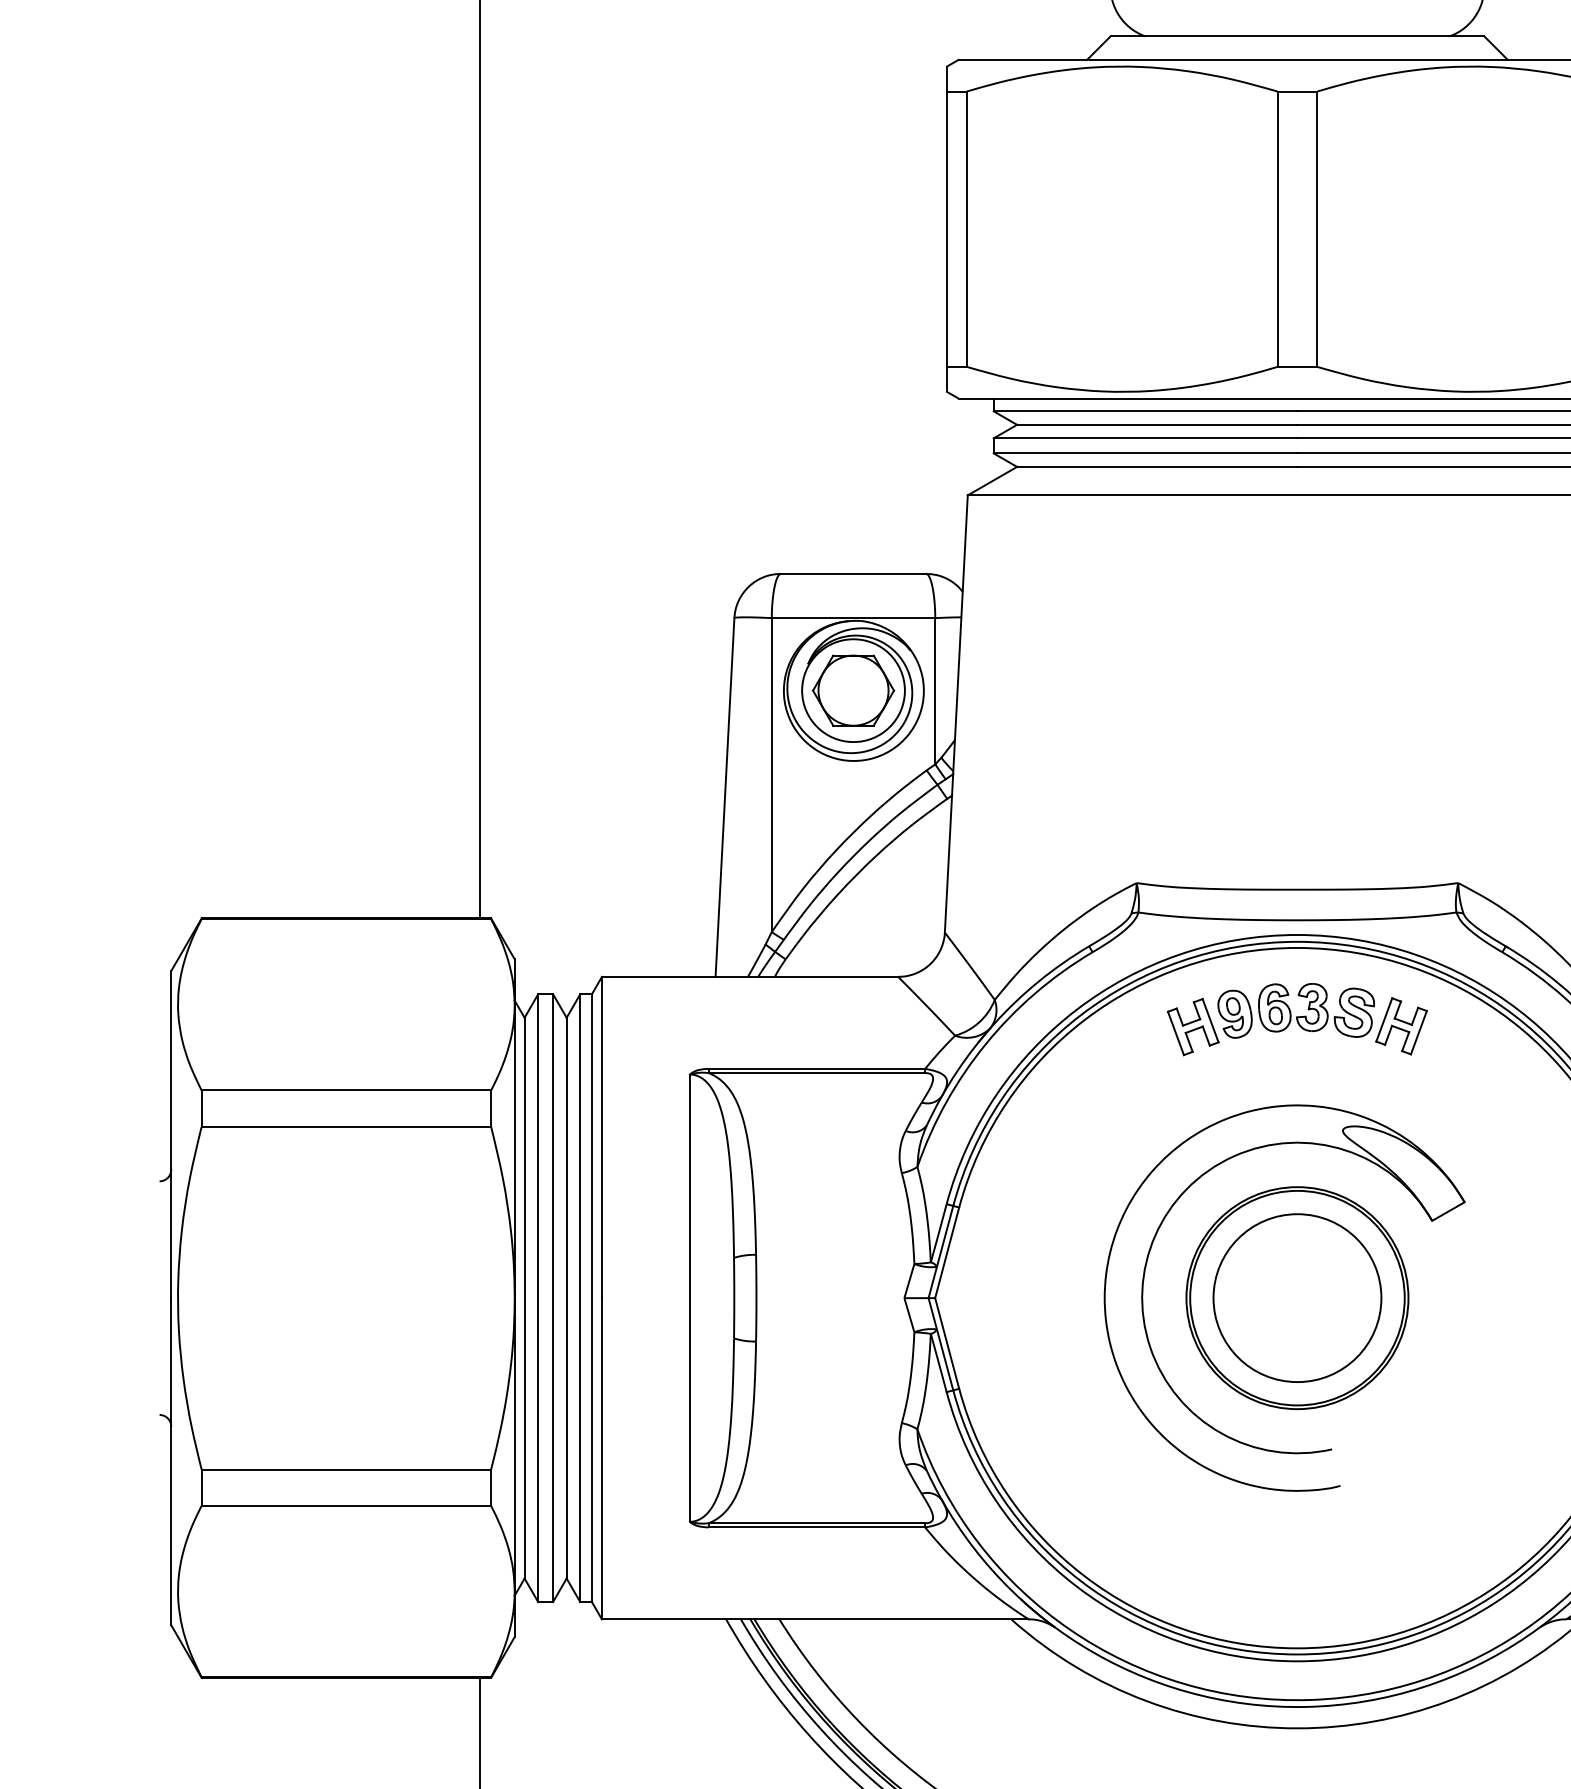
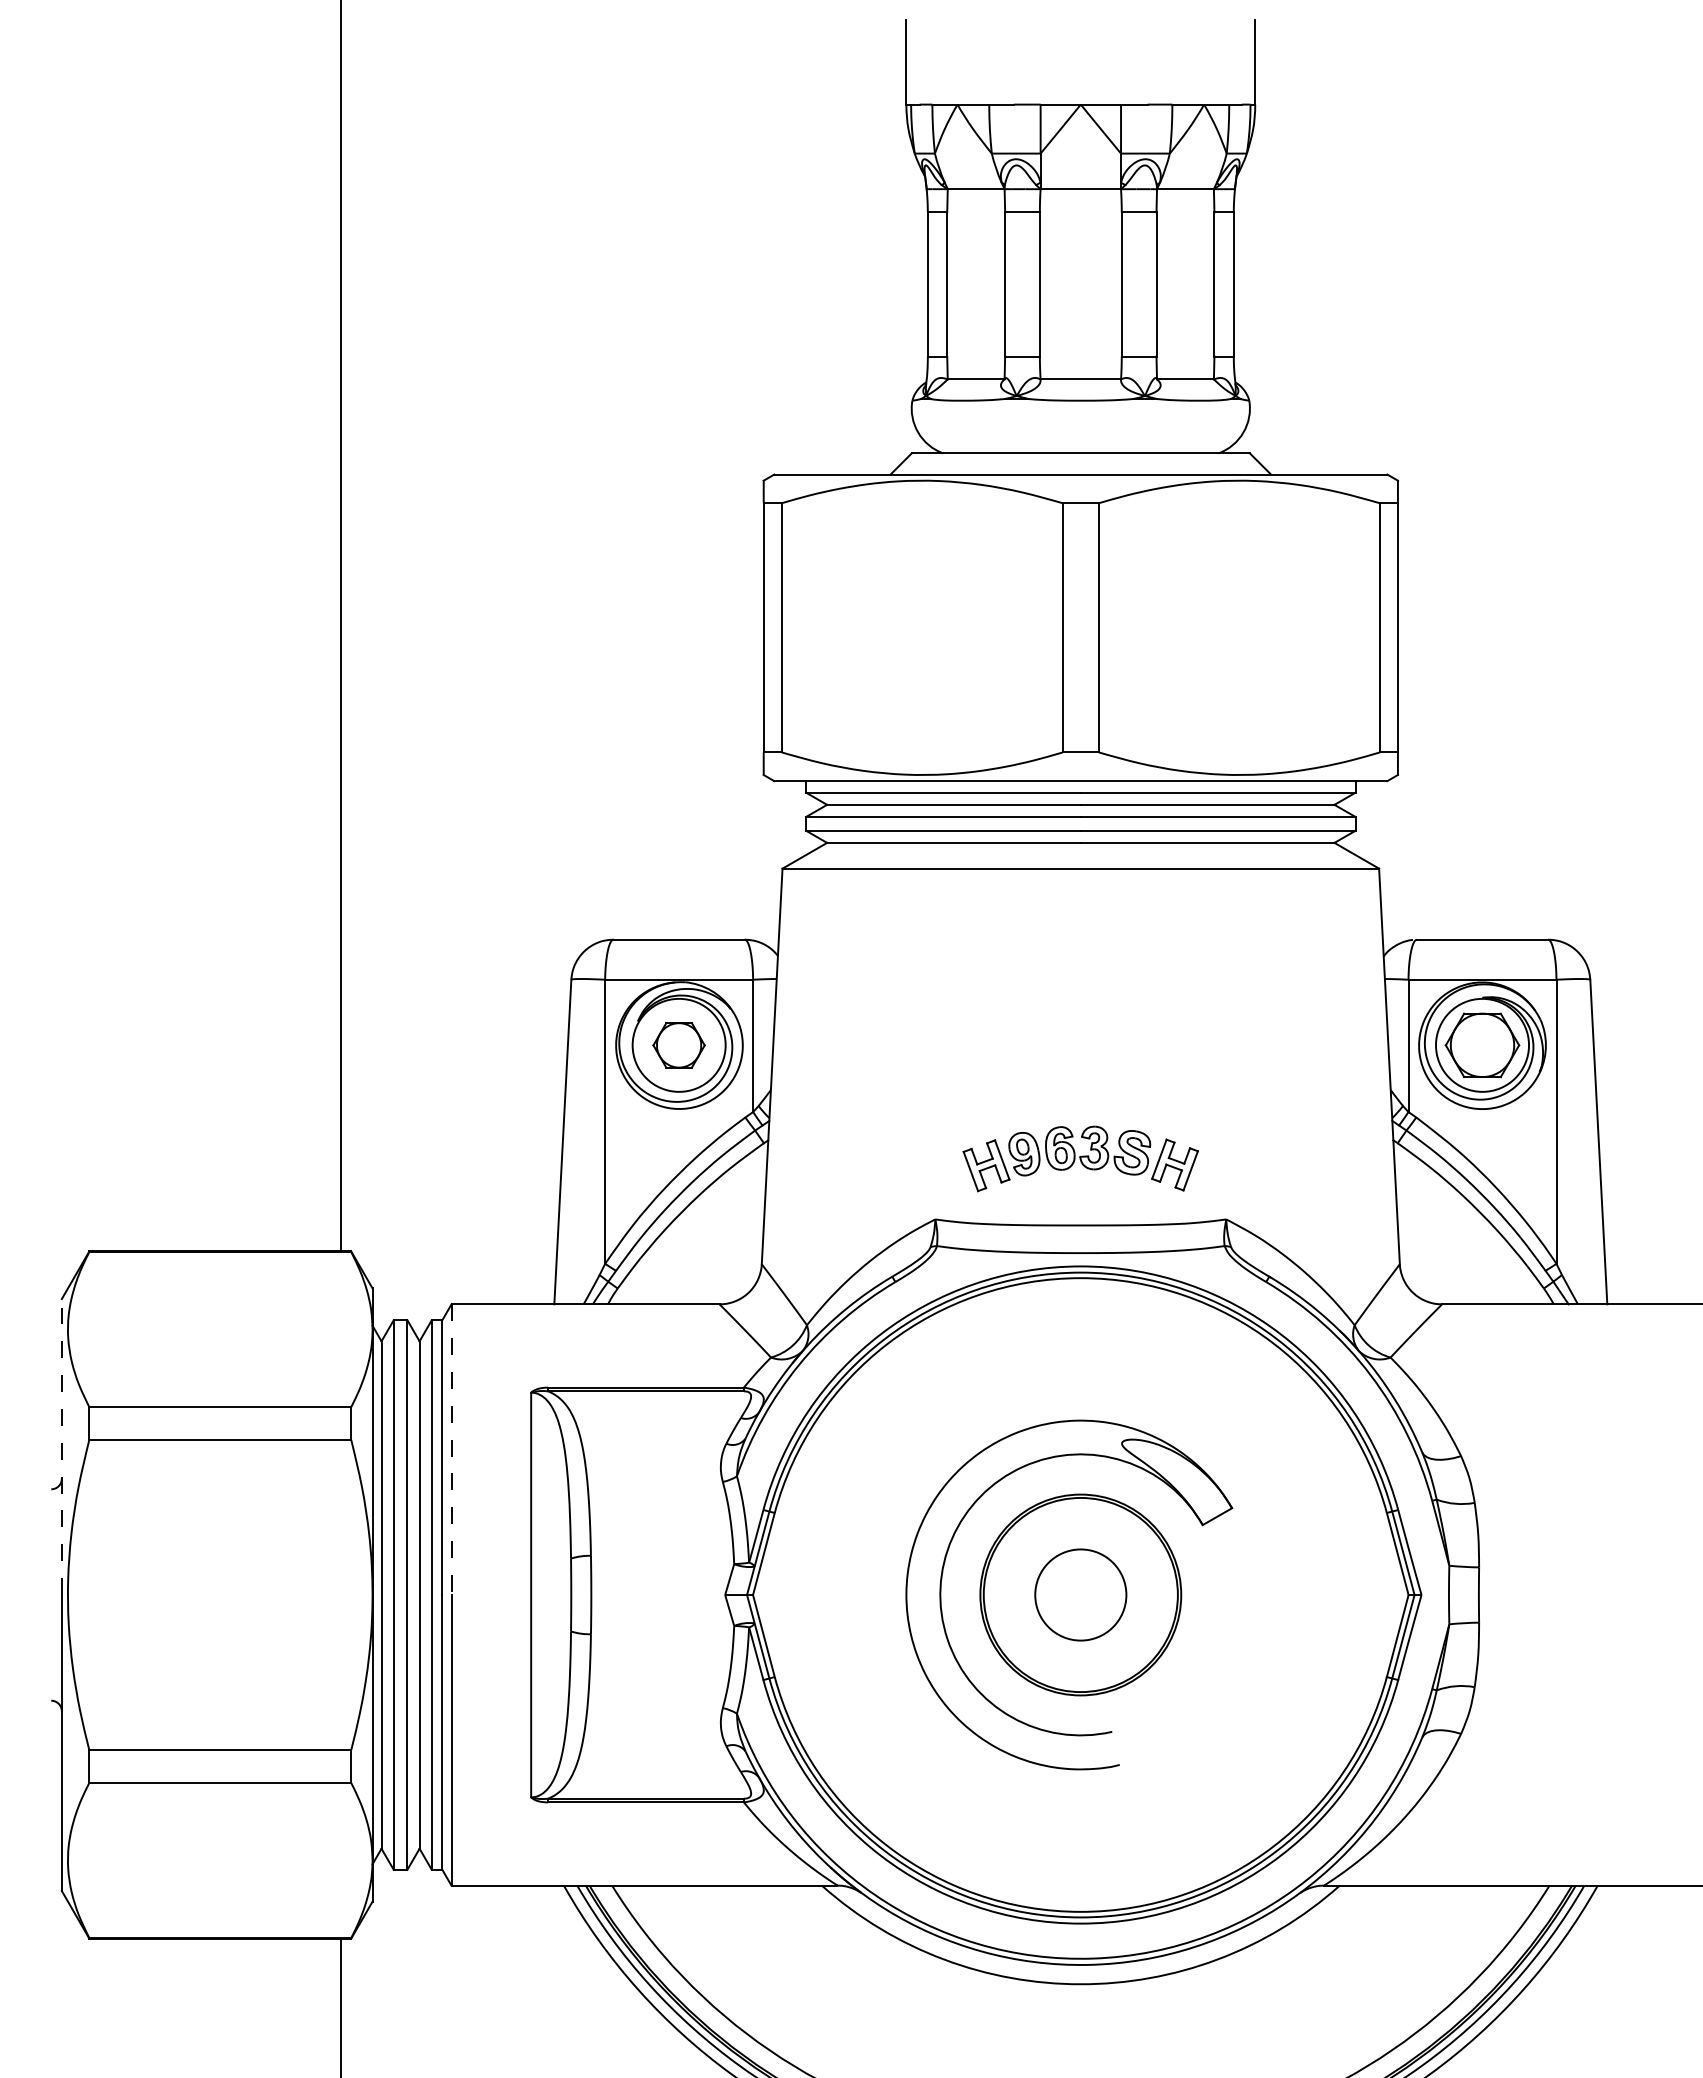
part: (852, 690) -> (678, 1045), size x0.7
part: (1297, 1019) -> (1080, 1158), moved
line: (170, 1135) -> (61, 1447), solid -> dashed
line: (601, 1138) -> (451, 1450), solid -> dashed
circle: (1297, 1297) -> (1080, 1594), size x0.6

